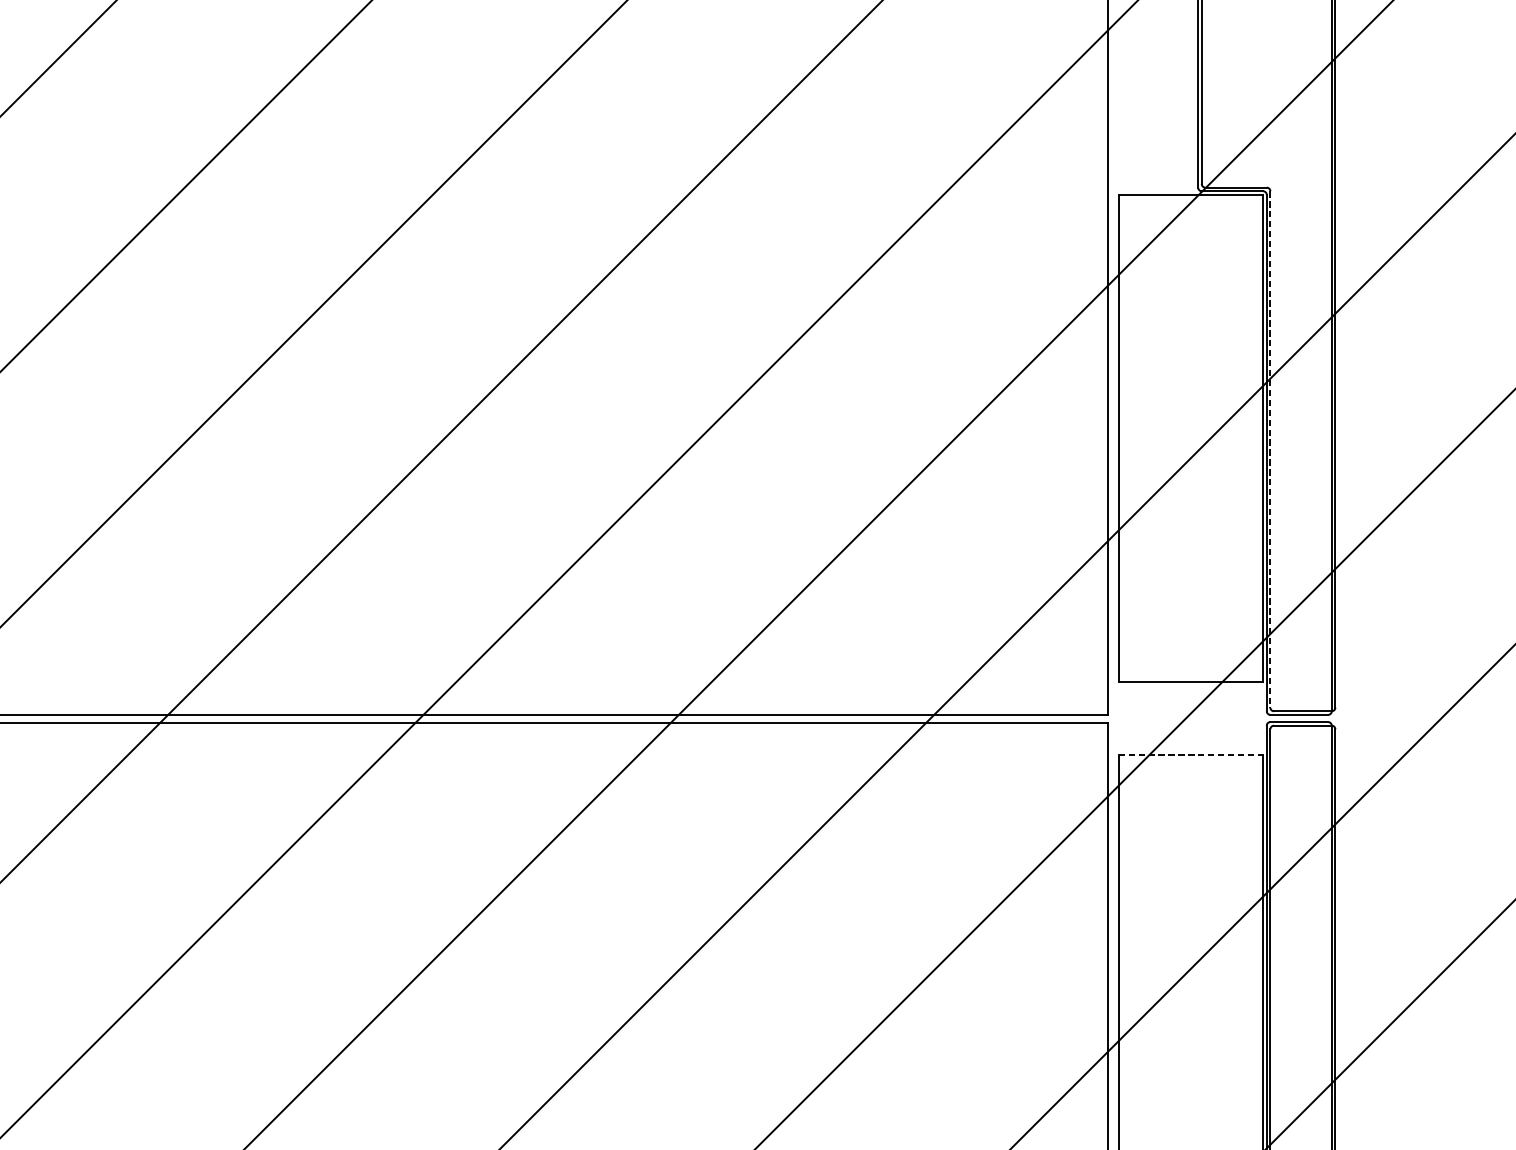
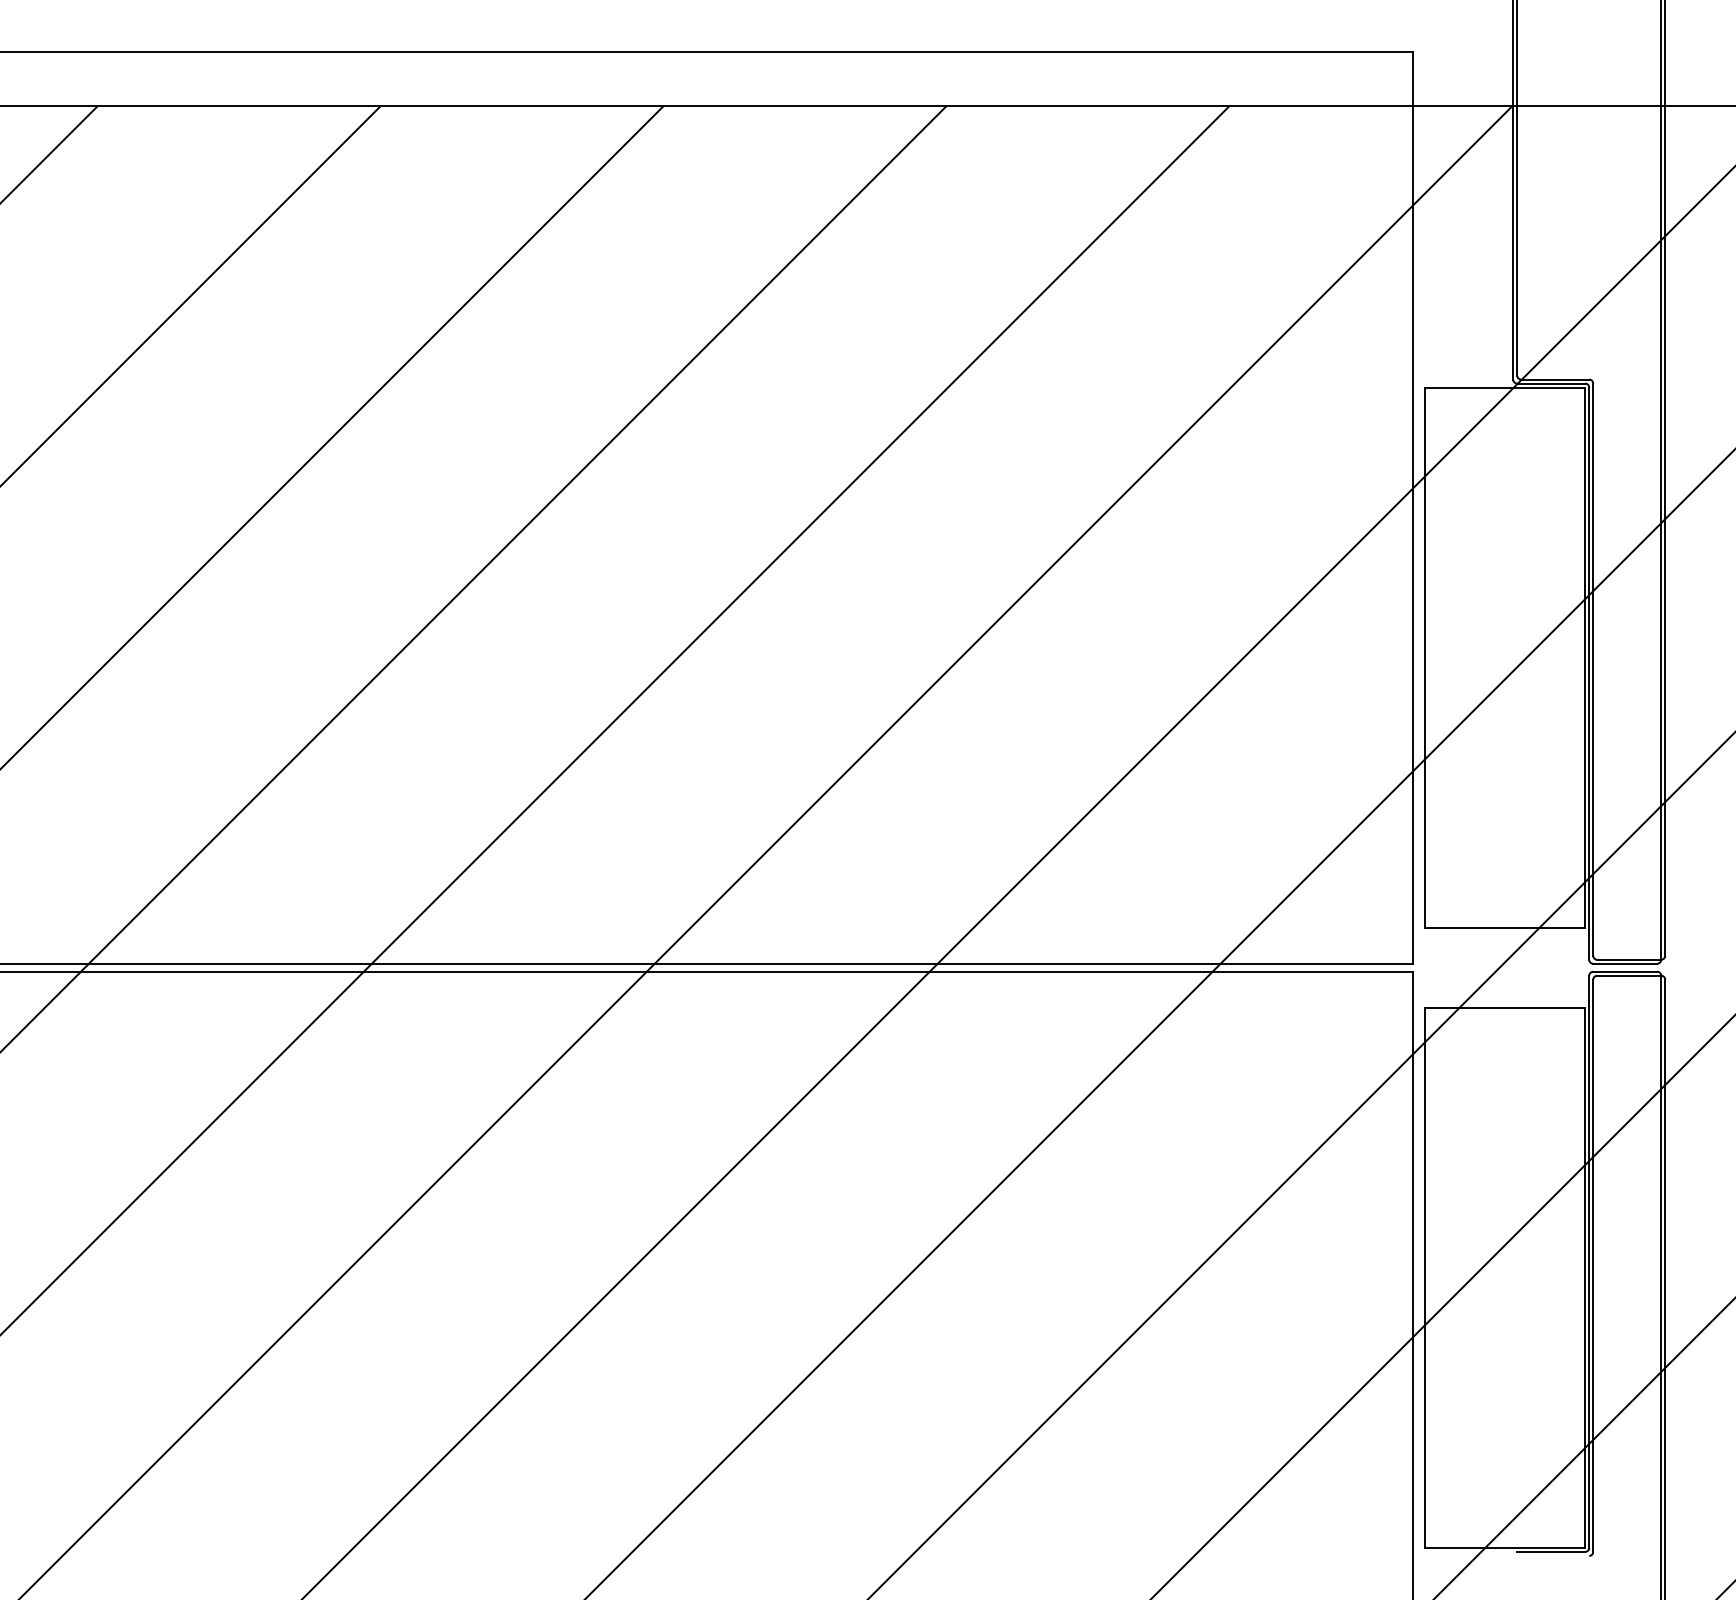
line: (1270, 450) -> (1593, 670), dashed -> solid
line: (1191, 754) -> (1505, 1007), dashed -> solid

